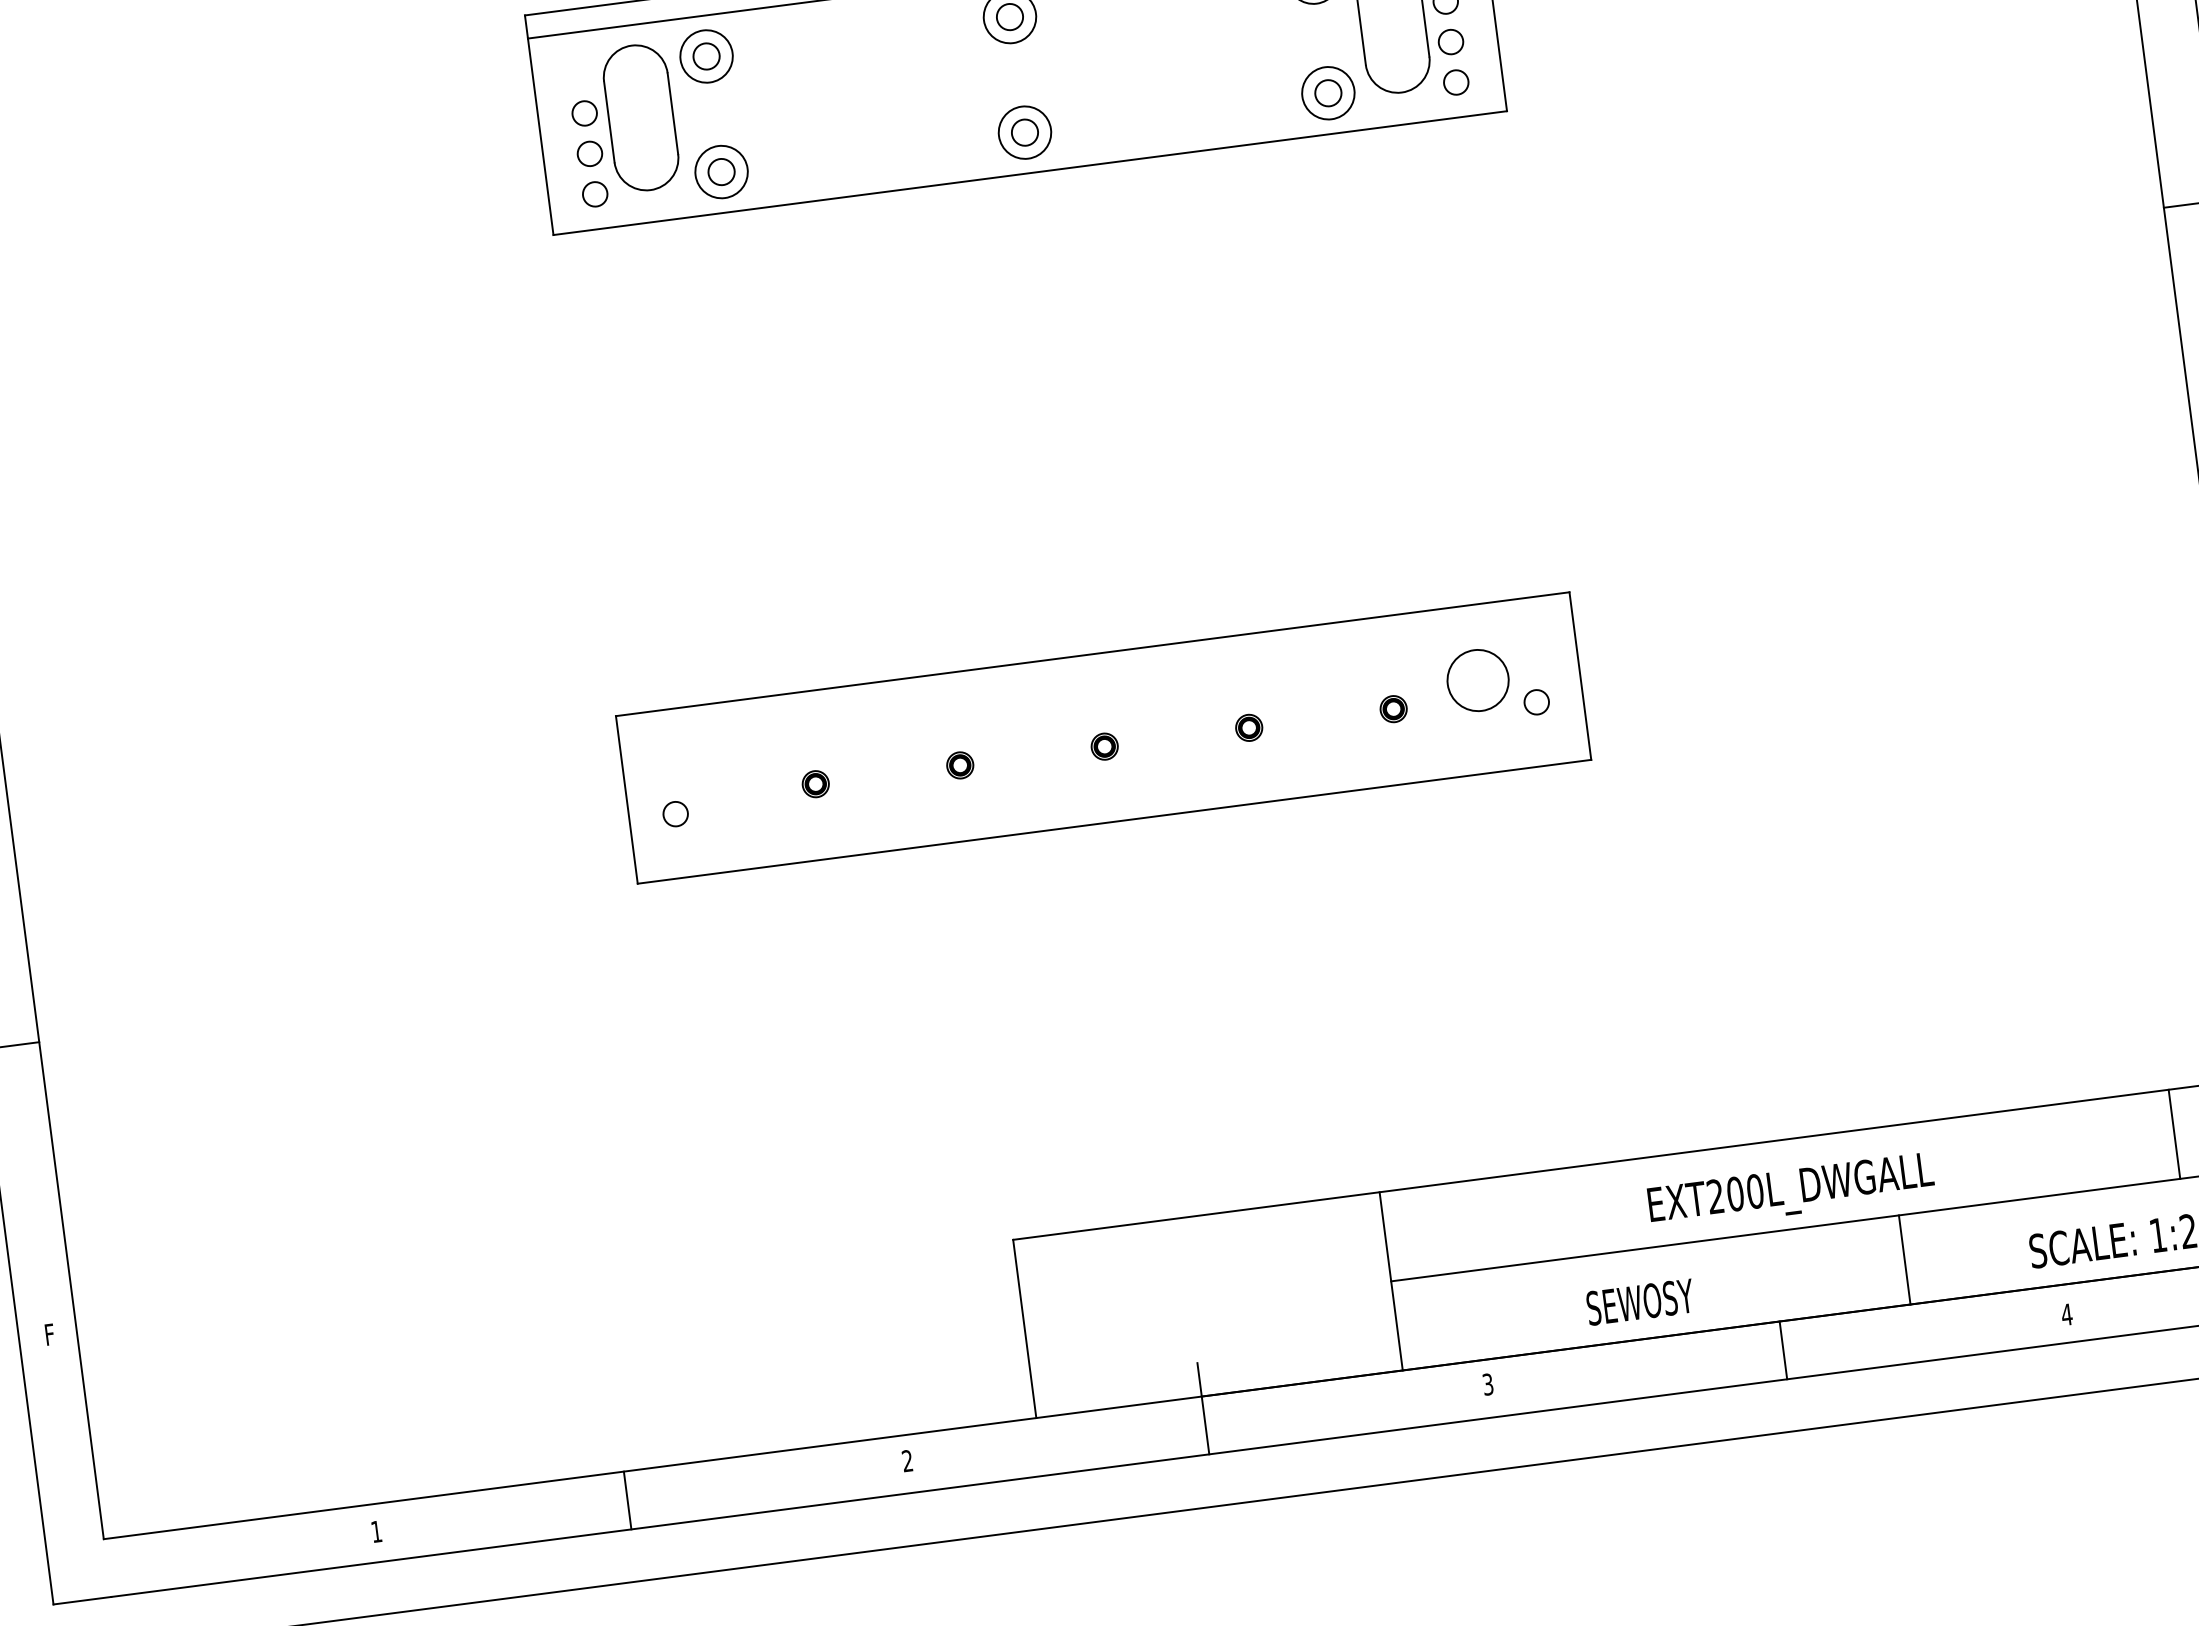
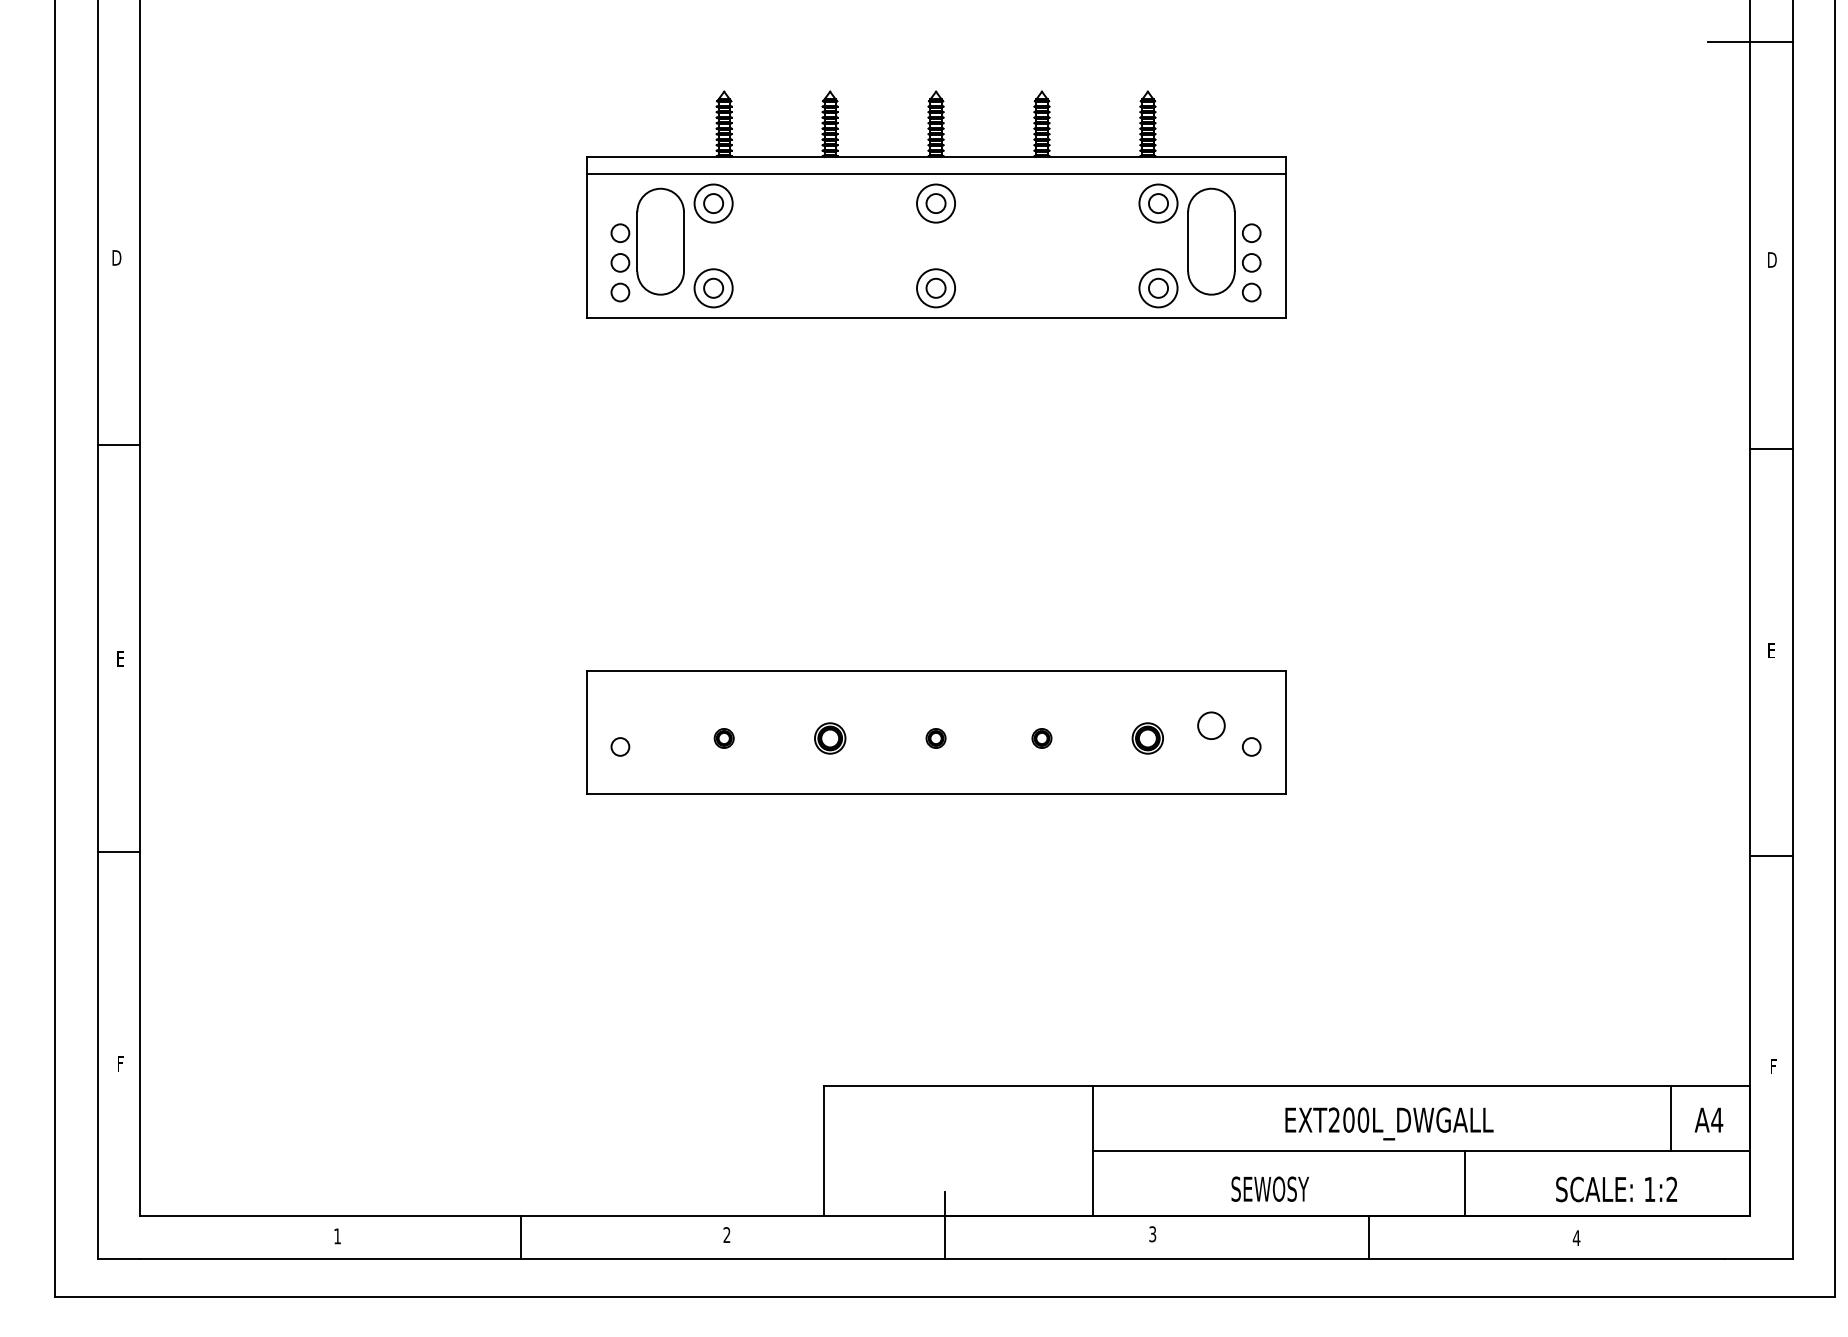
circle: (1478, 680) -> (1211, 725), size x0.6
part: (1393, 709) -> (1147, 738), size x1.6
part: (959, 765) -> (829, 738), size x1.6

